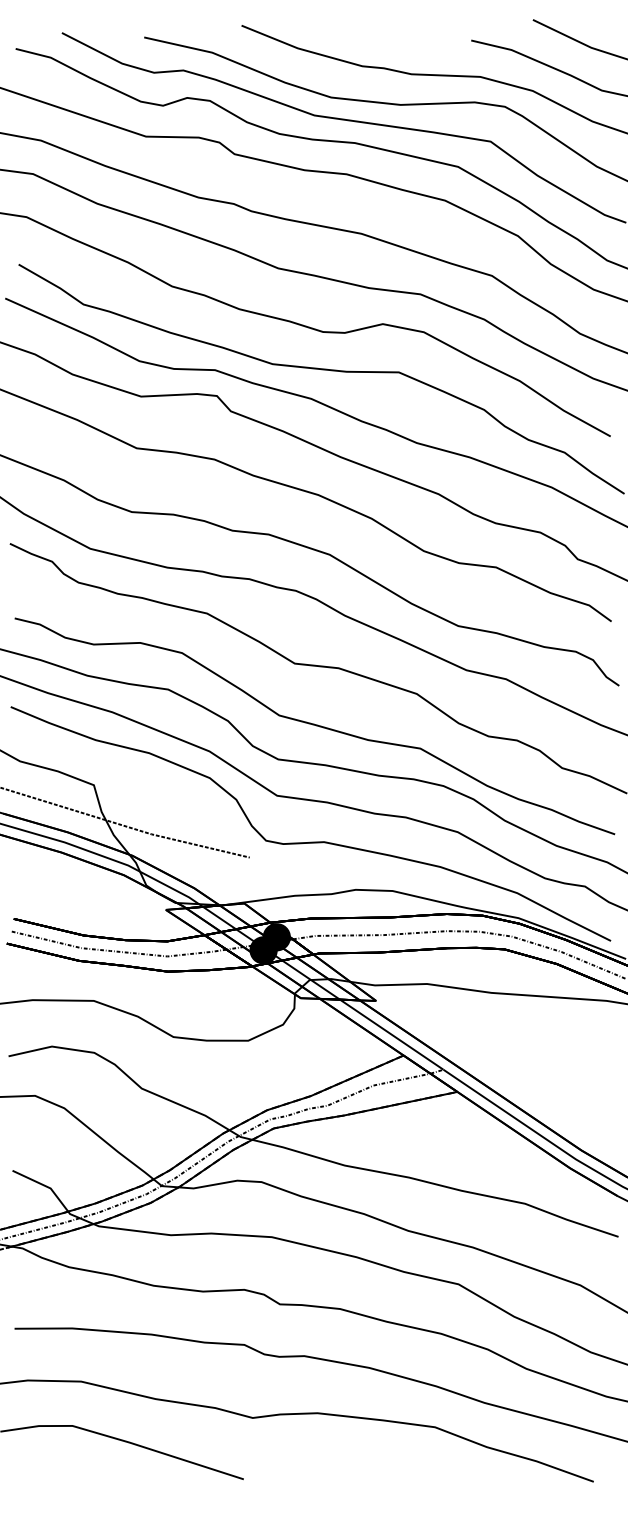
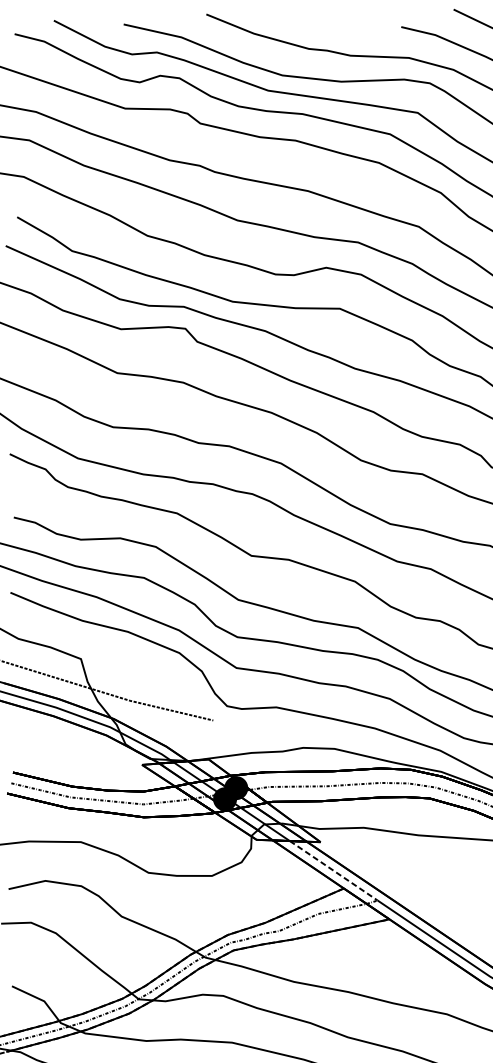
line: (391, 1034) -> (333, 870), solid -> dashed

